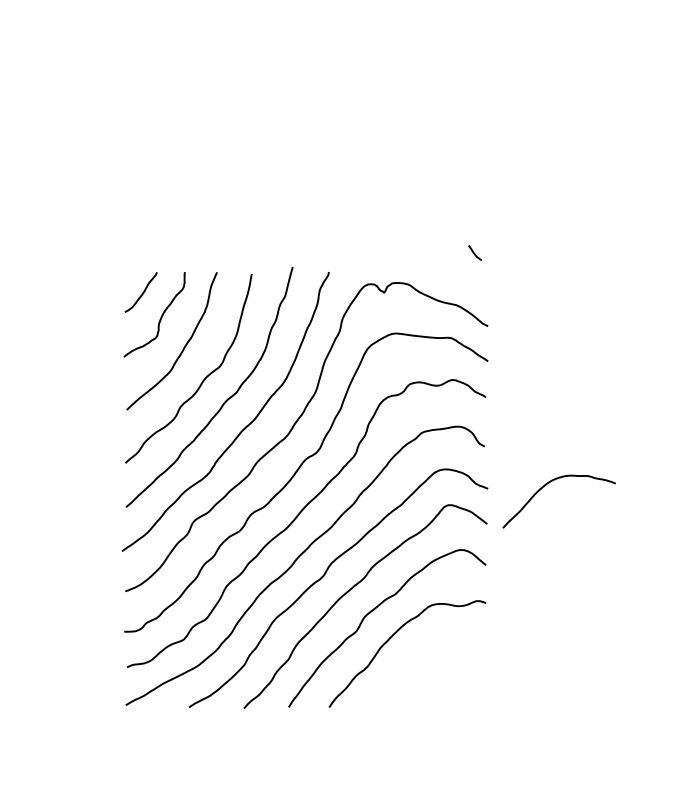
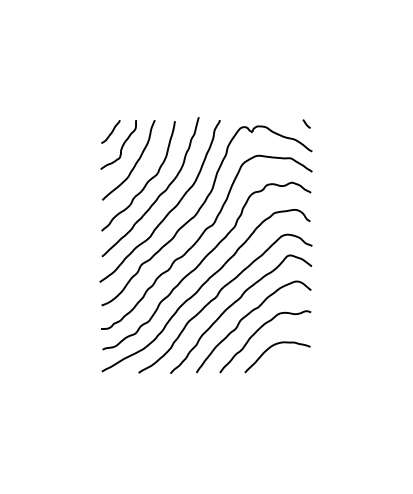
curve: (474, 252) -> (306, 123), moved
curve: (545, 487) -> (269, 349), moved

